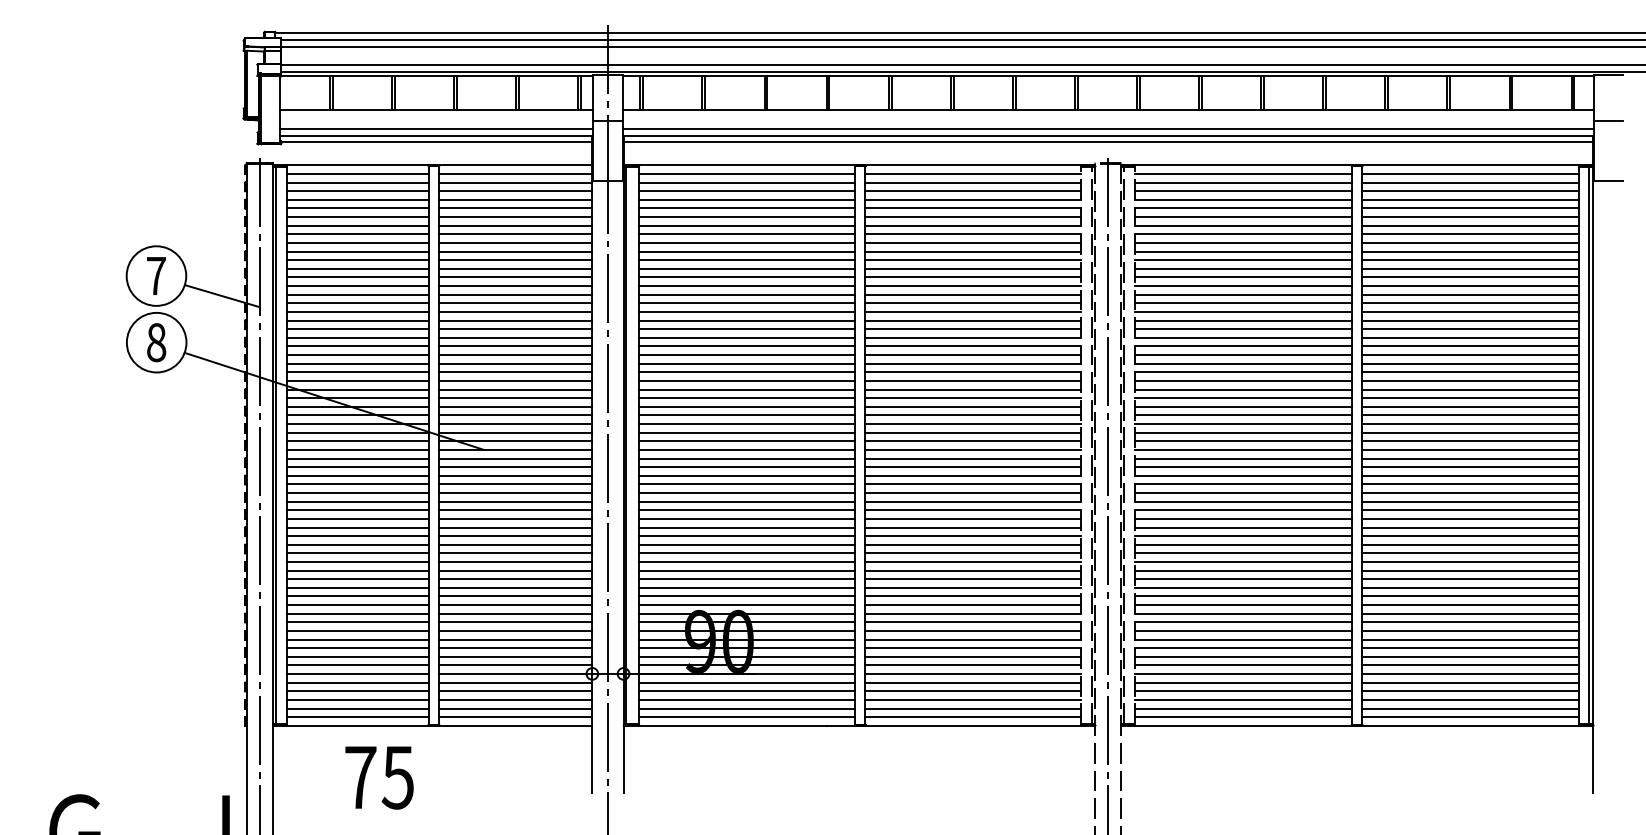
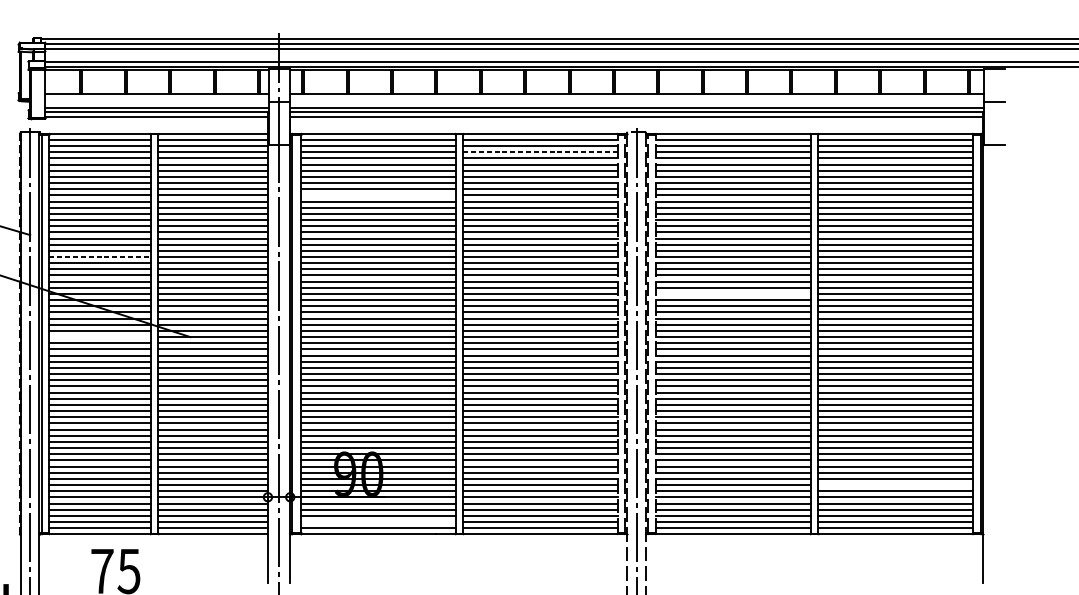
line: (973, 191) -> (540, 152), solid -> dashed
line: (747, 251) -> (378, 195), removed
line: (358, 337) -> (100, 256), solid -> dashed
line: (1242, 389) -> (732, 293), removed
line: (357, 449) -> (100, 336), removed
line: (1470, 656) -> (895, 484), removed
line: (747, 708) -> (378, 521), removed

